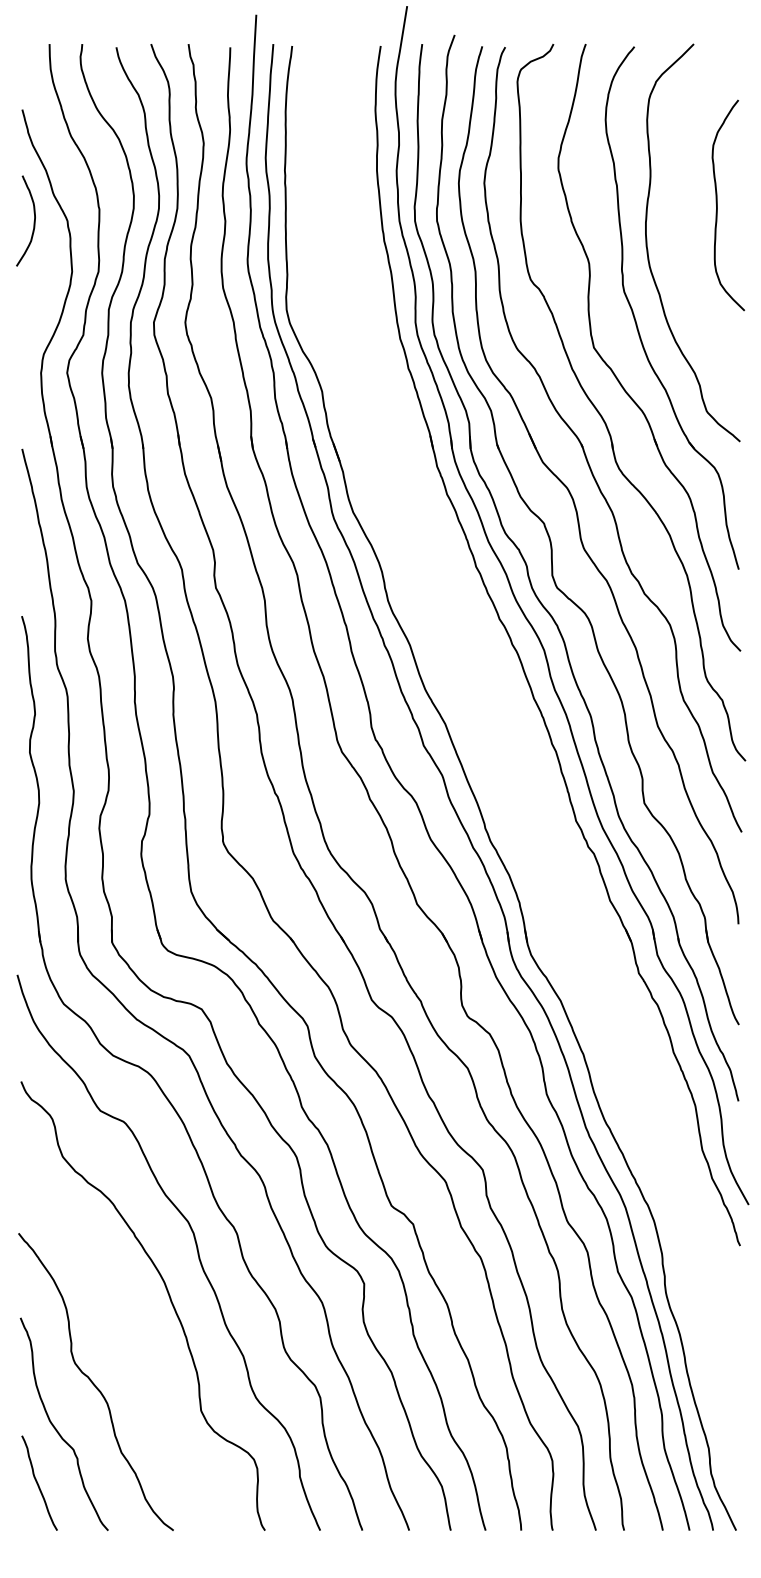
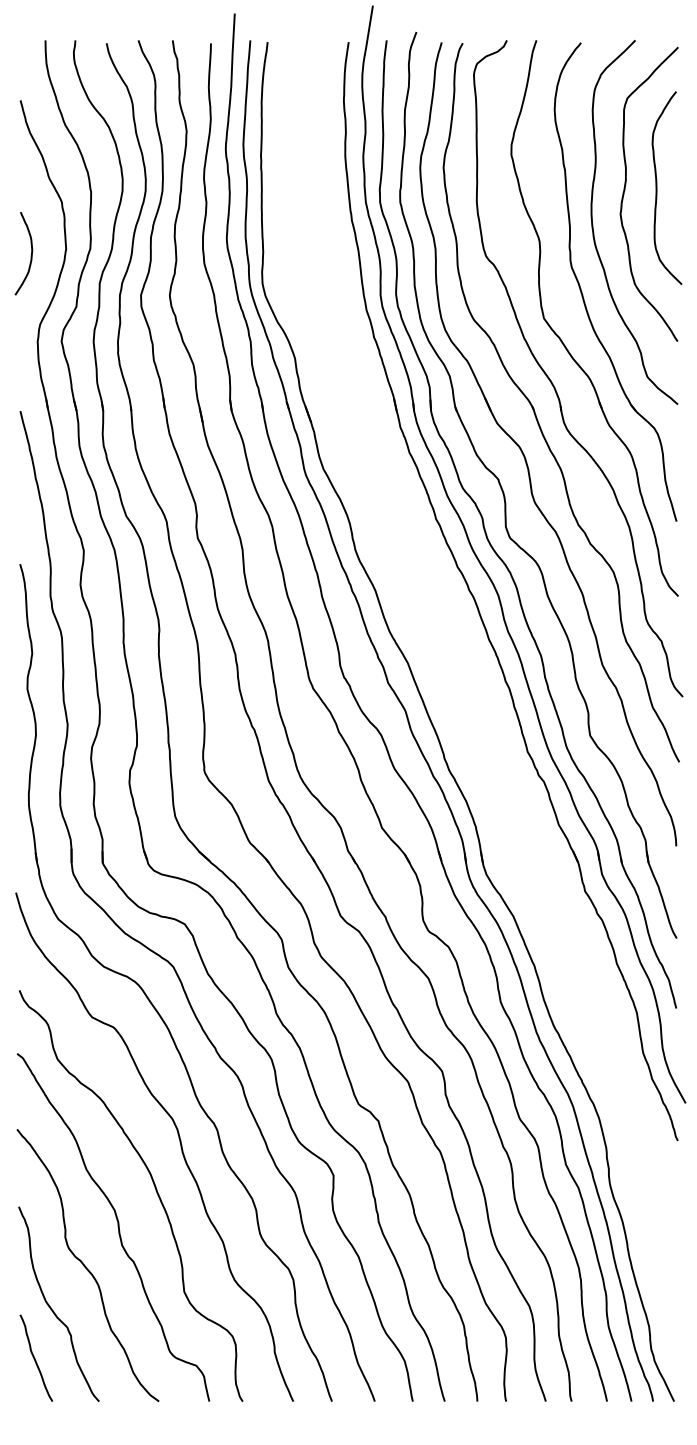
curve: (682, 209) -> (625, 191), added
curve: (33, 221) -> (30, 254), moved
curve: (128, 1340) -> (117, 1227), added

